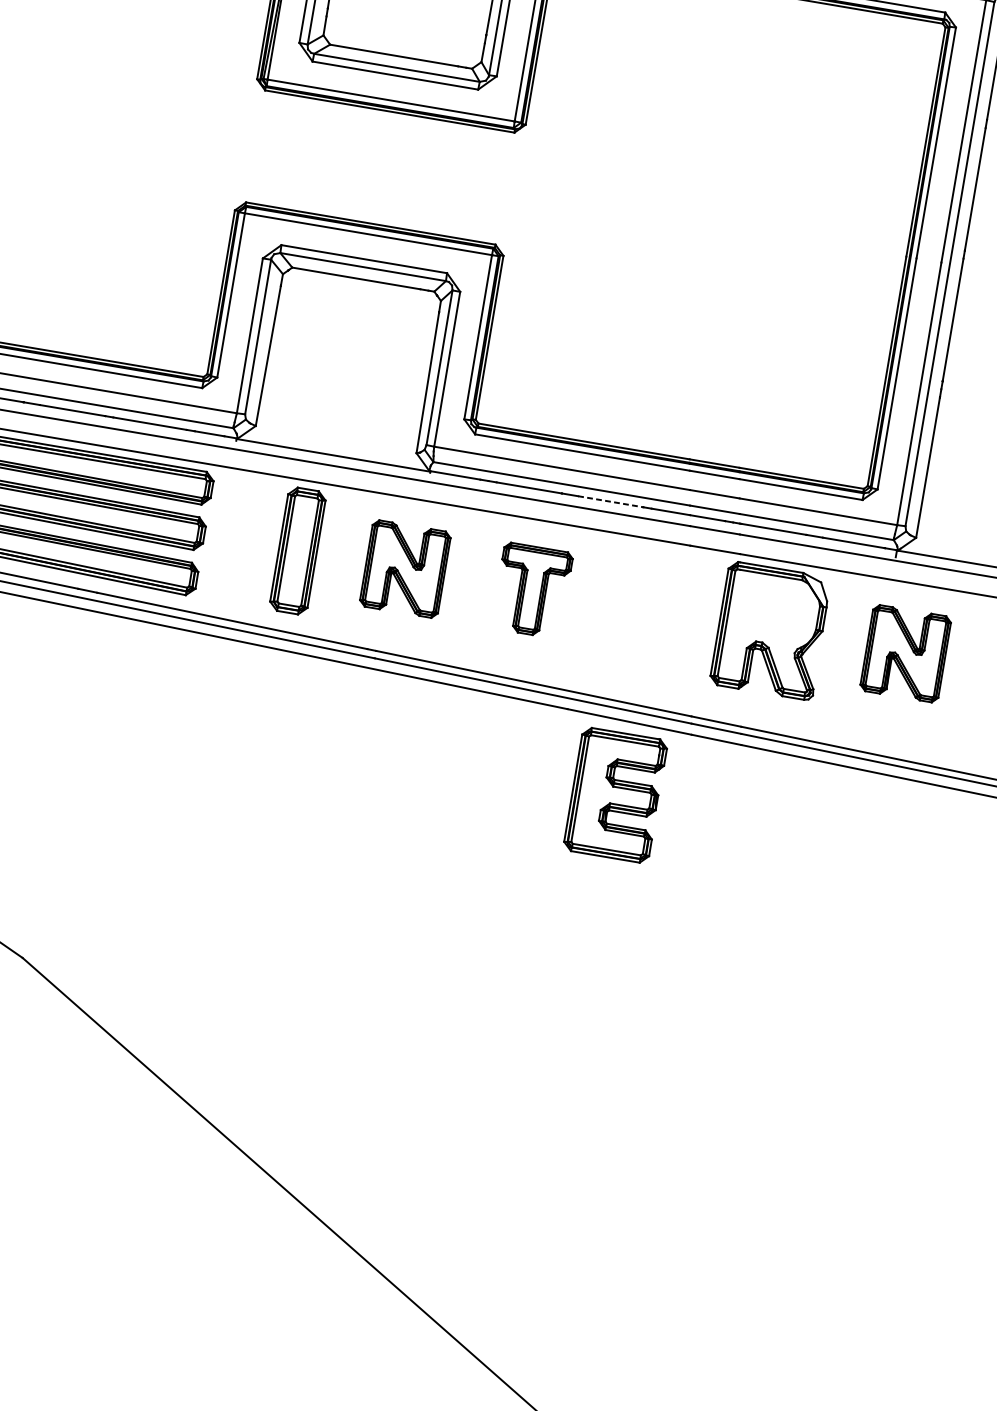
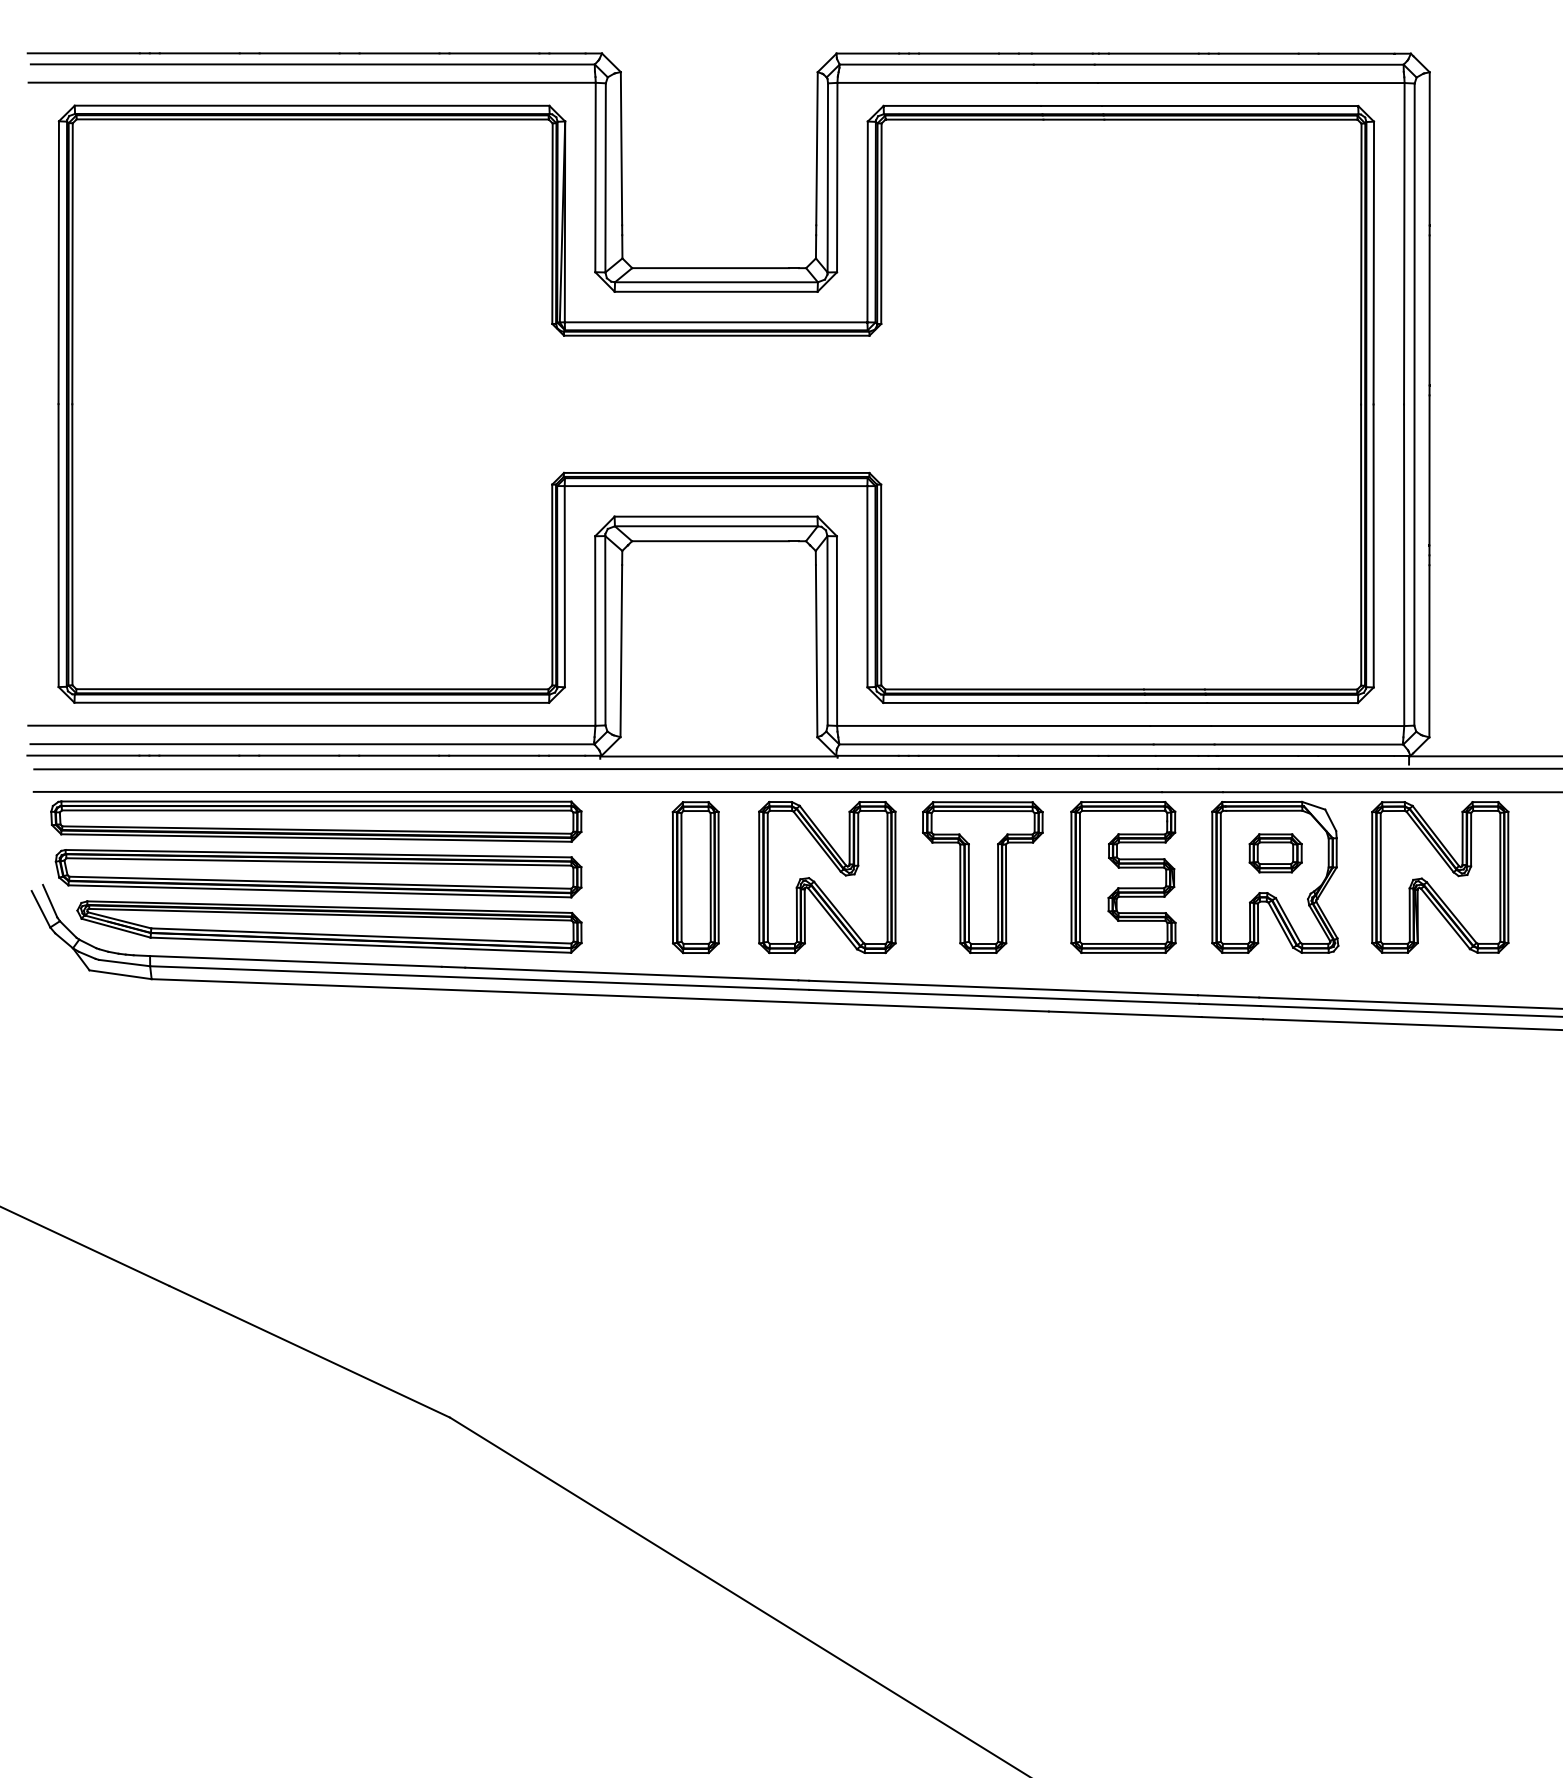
line: (610, 501) -> (1058, 755), dashed -> solid
part: (405, 569) -> (827, 877), size x1.43
part: (531, 590) -> (982, 877), size x1.43
part: (774, 611) -> (1275, 853), added
part: (905, 653) -> (1440, 877), size x1.43
part: (615, 795) -> (1123, 877), moved

